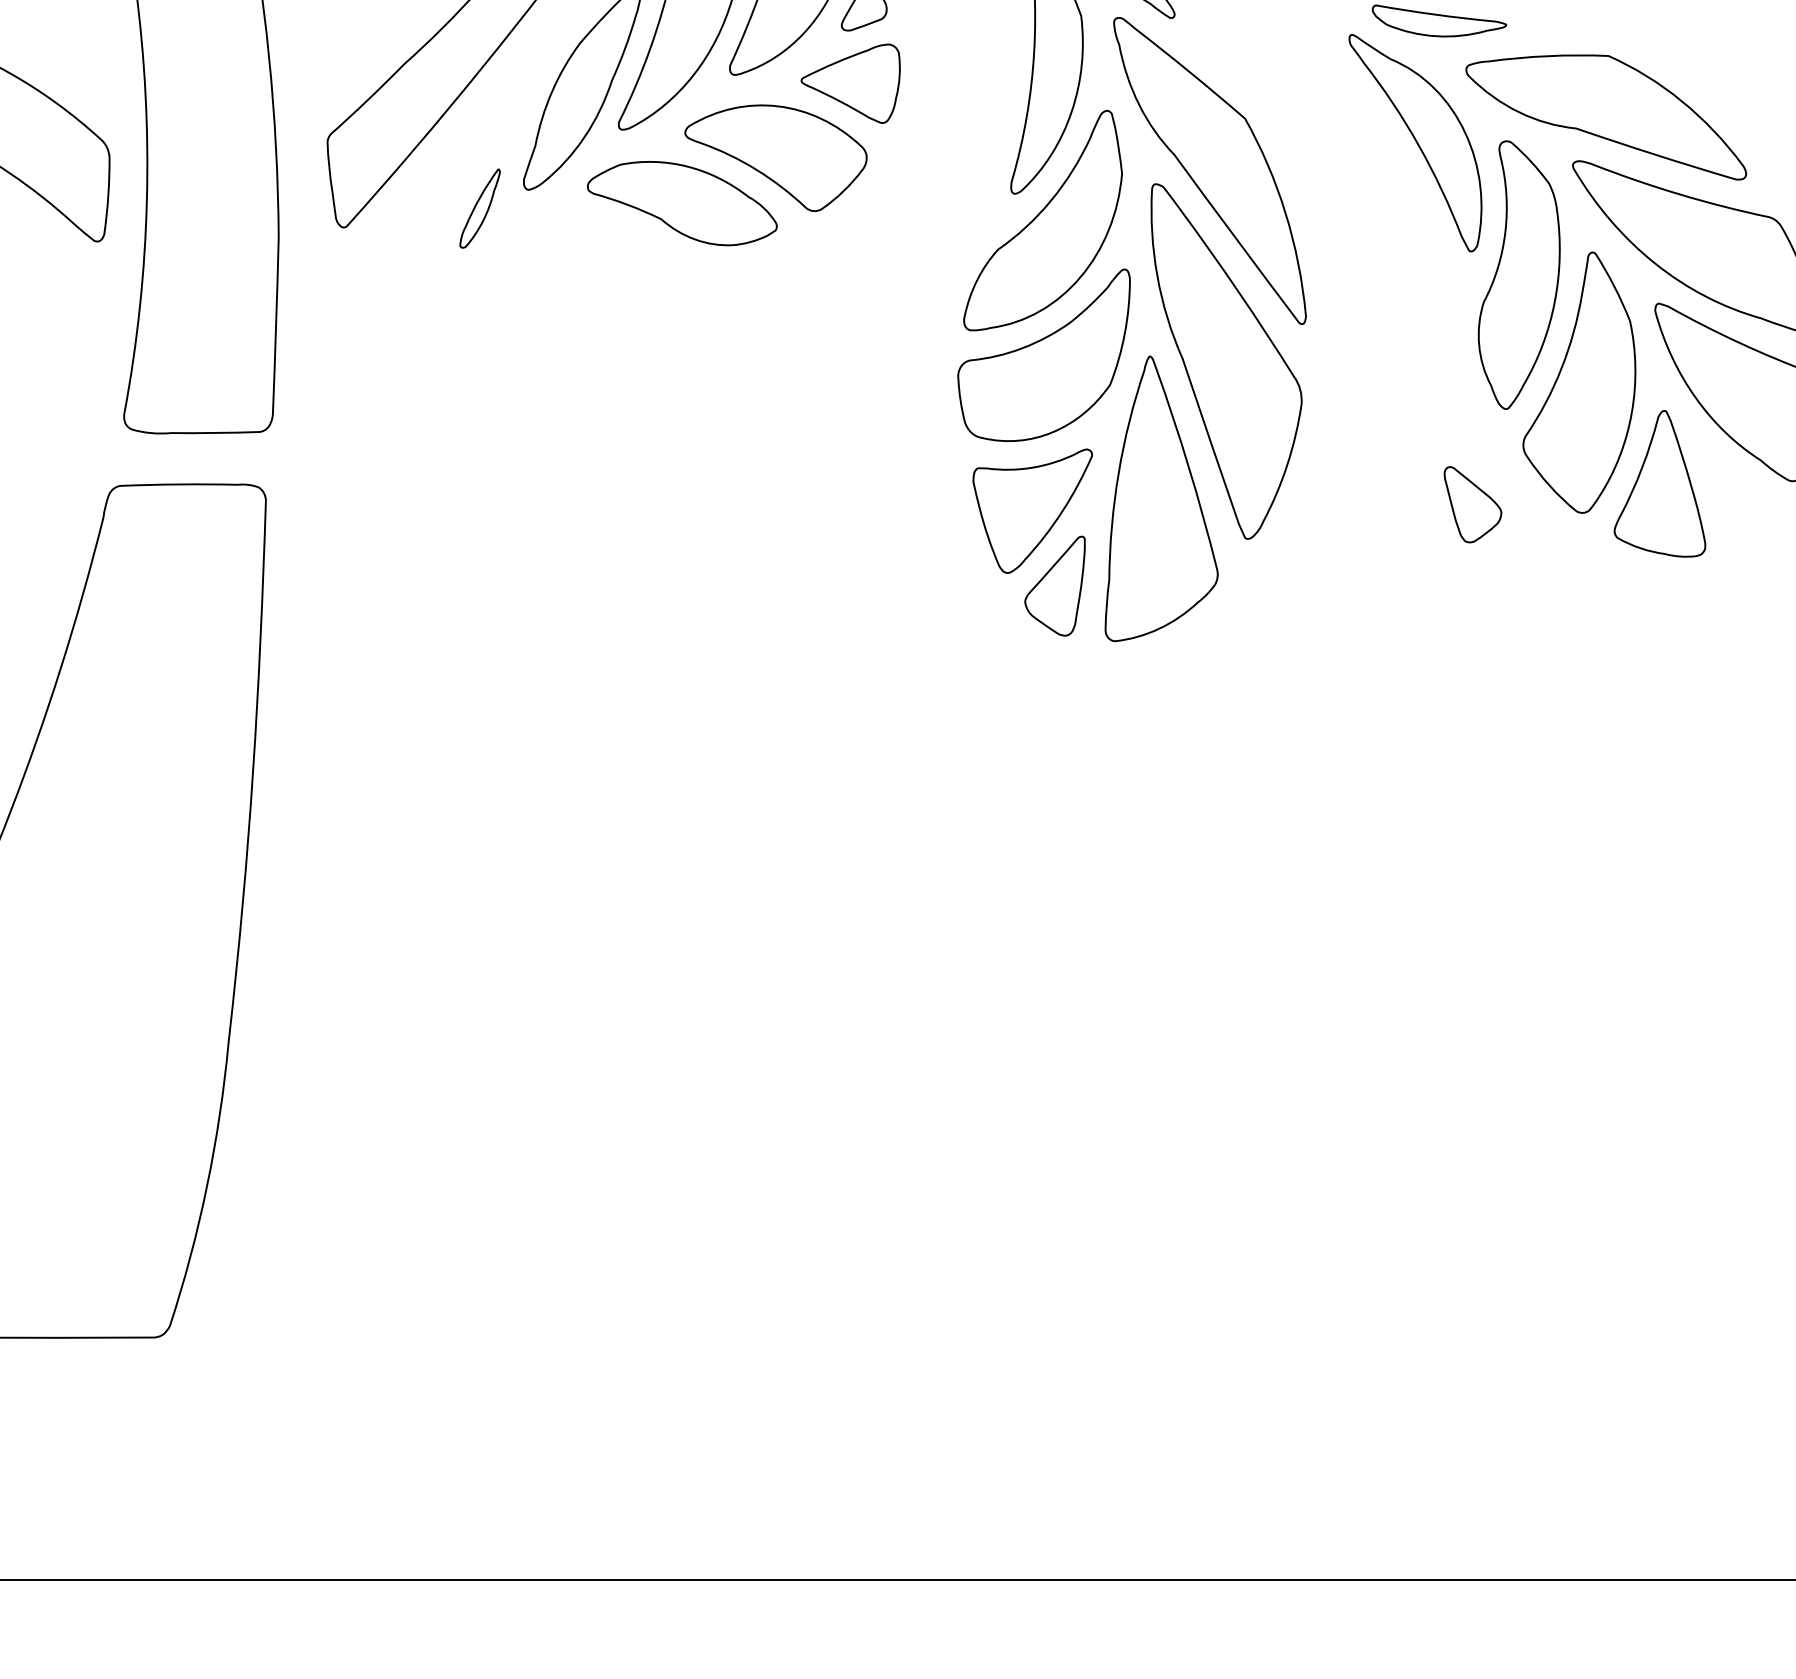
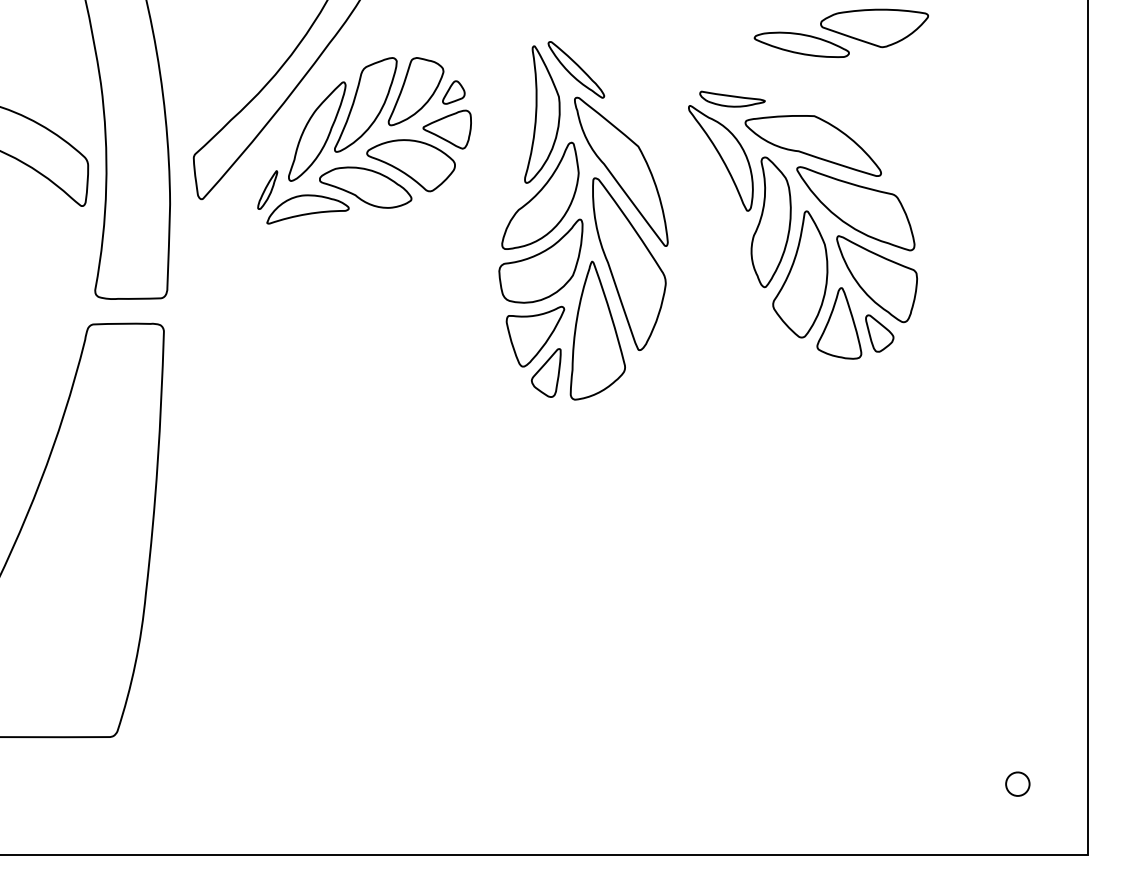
part: (562, 248) -> (307, 209), added
part: (1472, 504) -> (879, 333), moved

